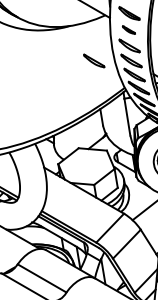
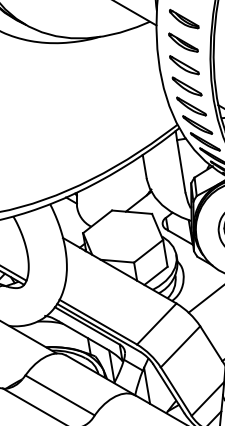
part: (128, 29) -> (183, 42), size x1.67
part: (93, 60) -> (133, 86), removed

